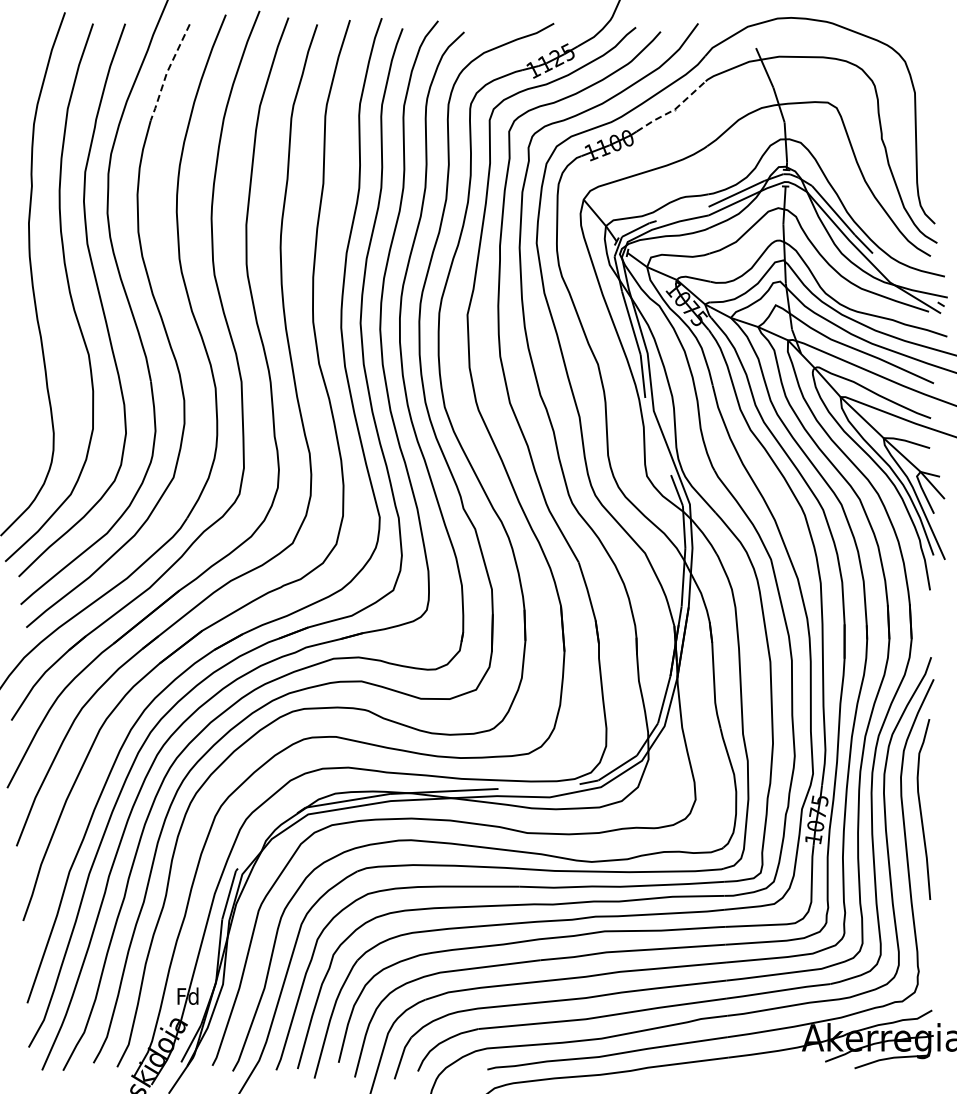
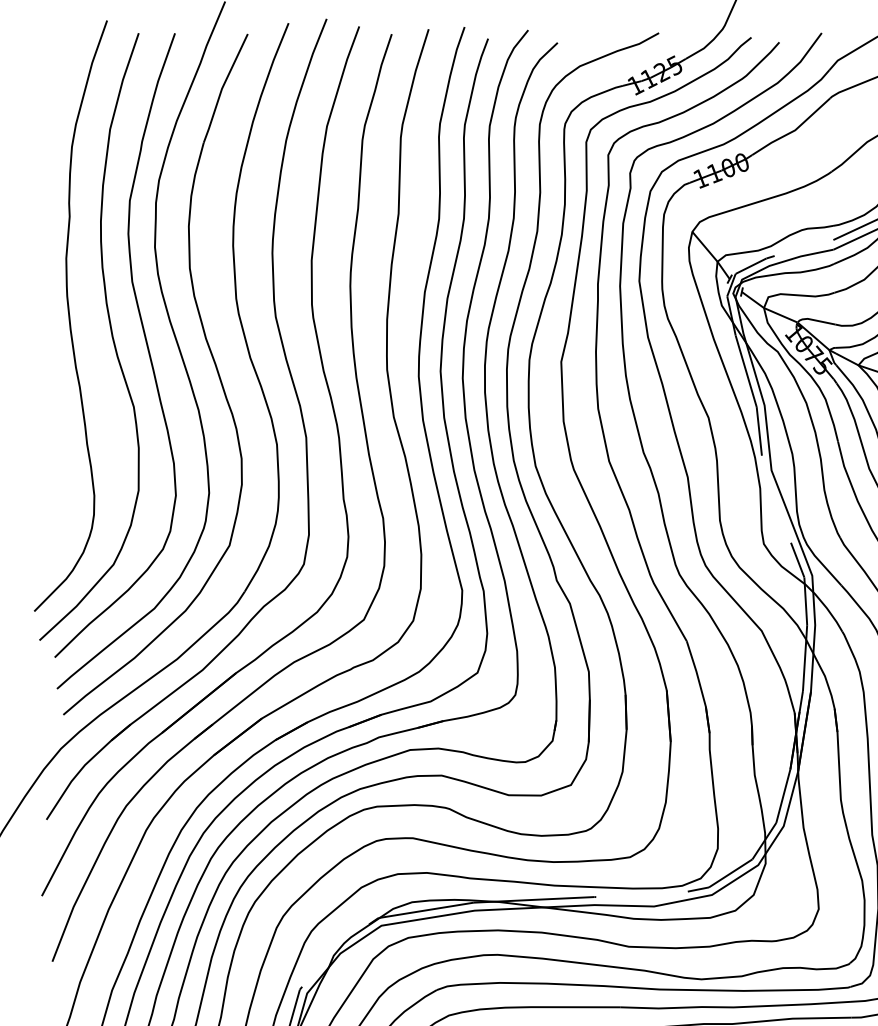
line: (166, 72) -> (221, 88), dashed -> solid
line: (673, 110) -> (793, 131), dashed -> solid

